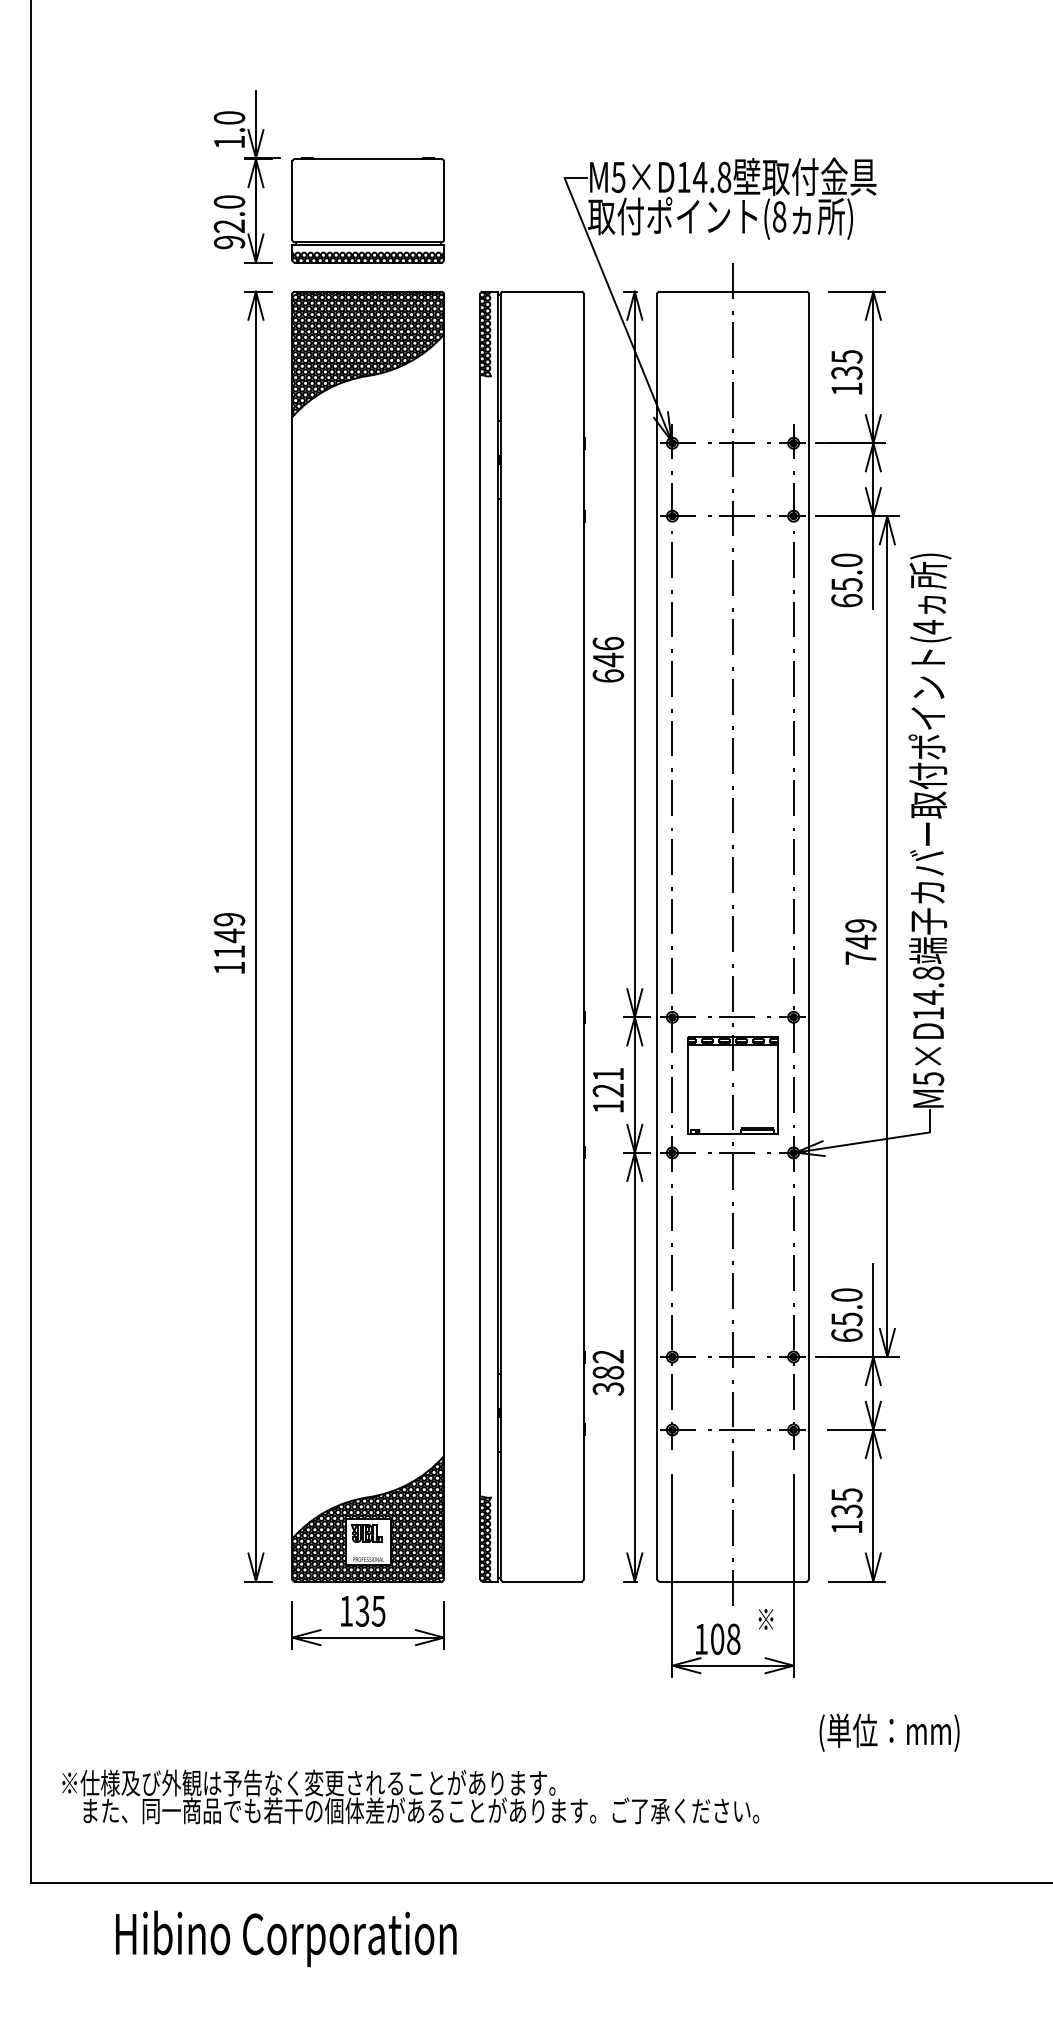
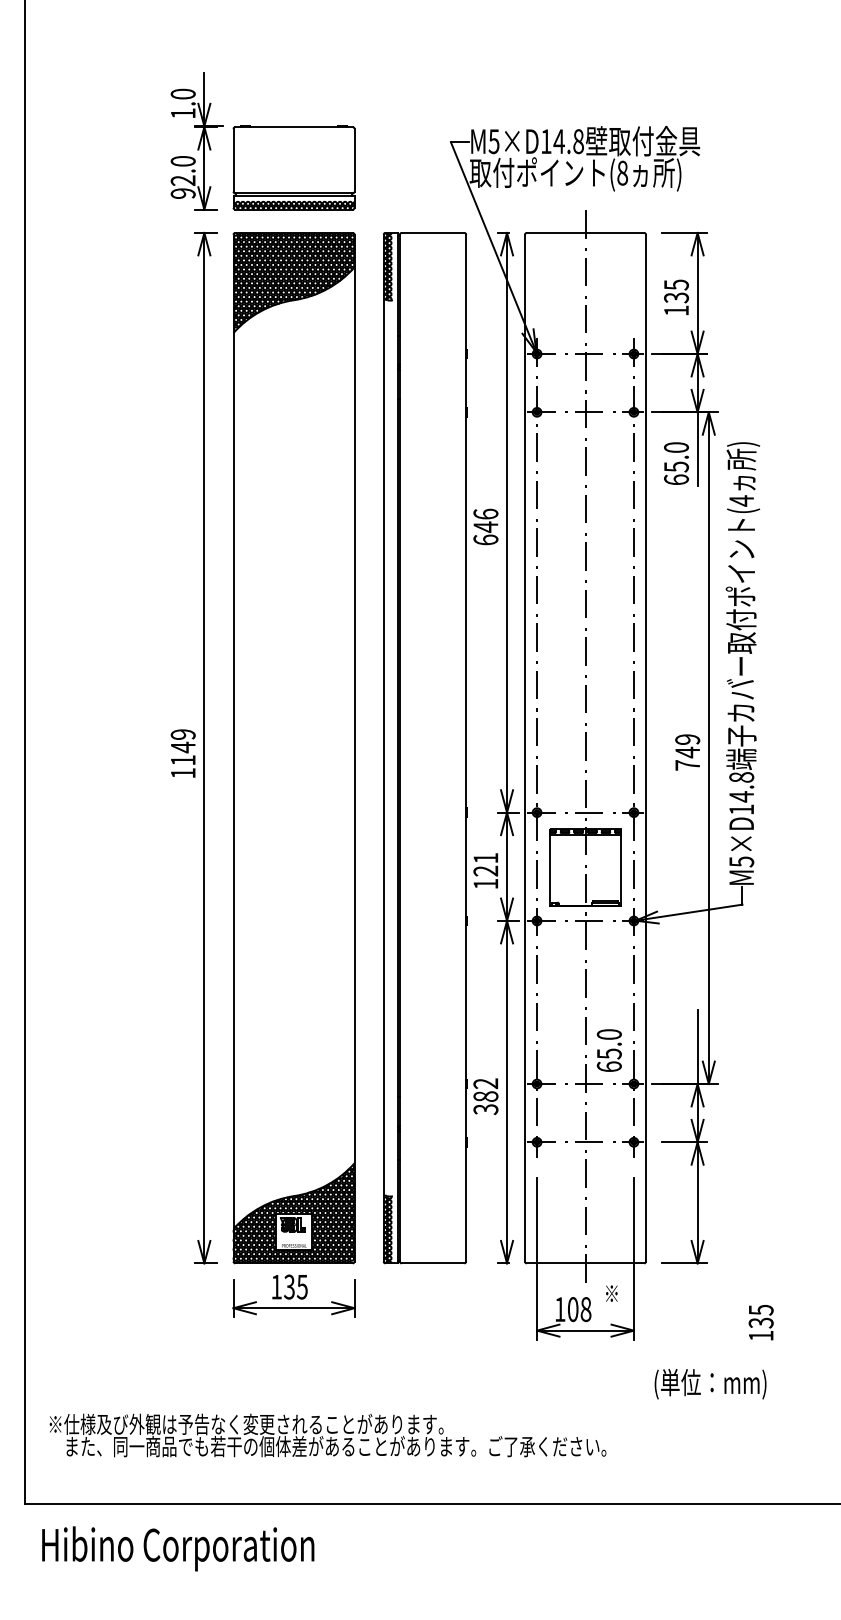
text: (846, 1314) -> (609, 1050), moved
text: (846, 1510) -> (760, 1322), moved
text: (286, 1938) -> (178, 1548), moved

